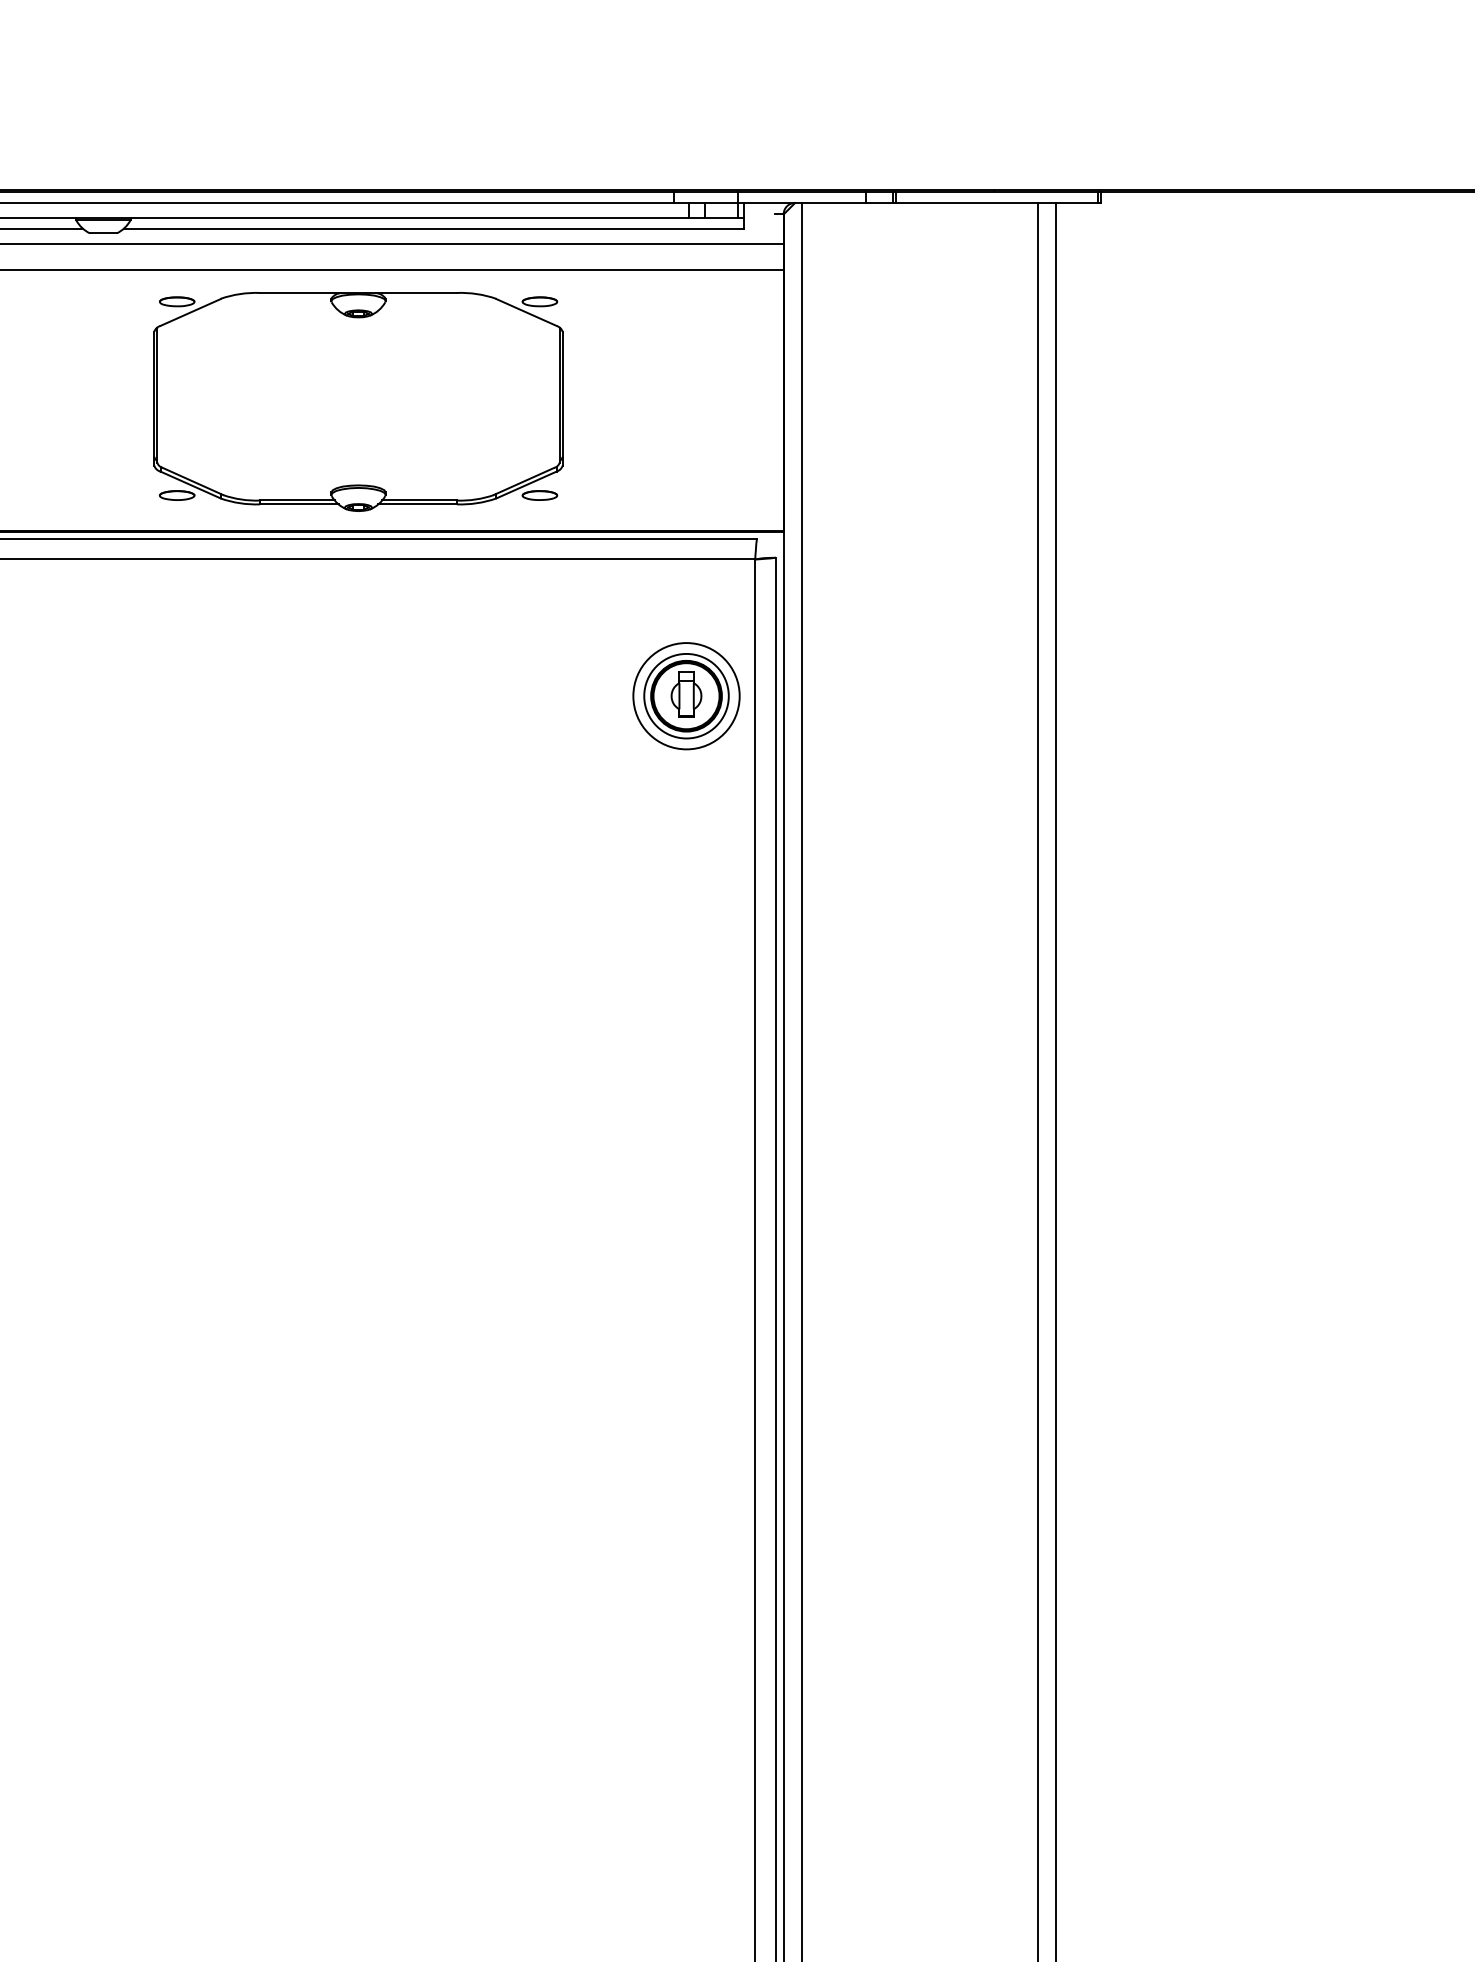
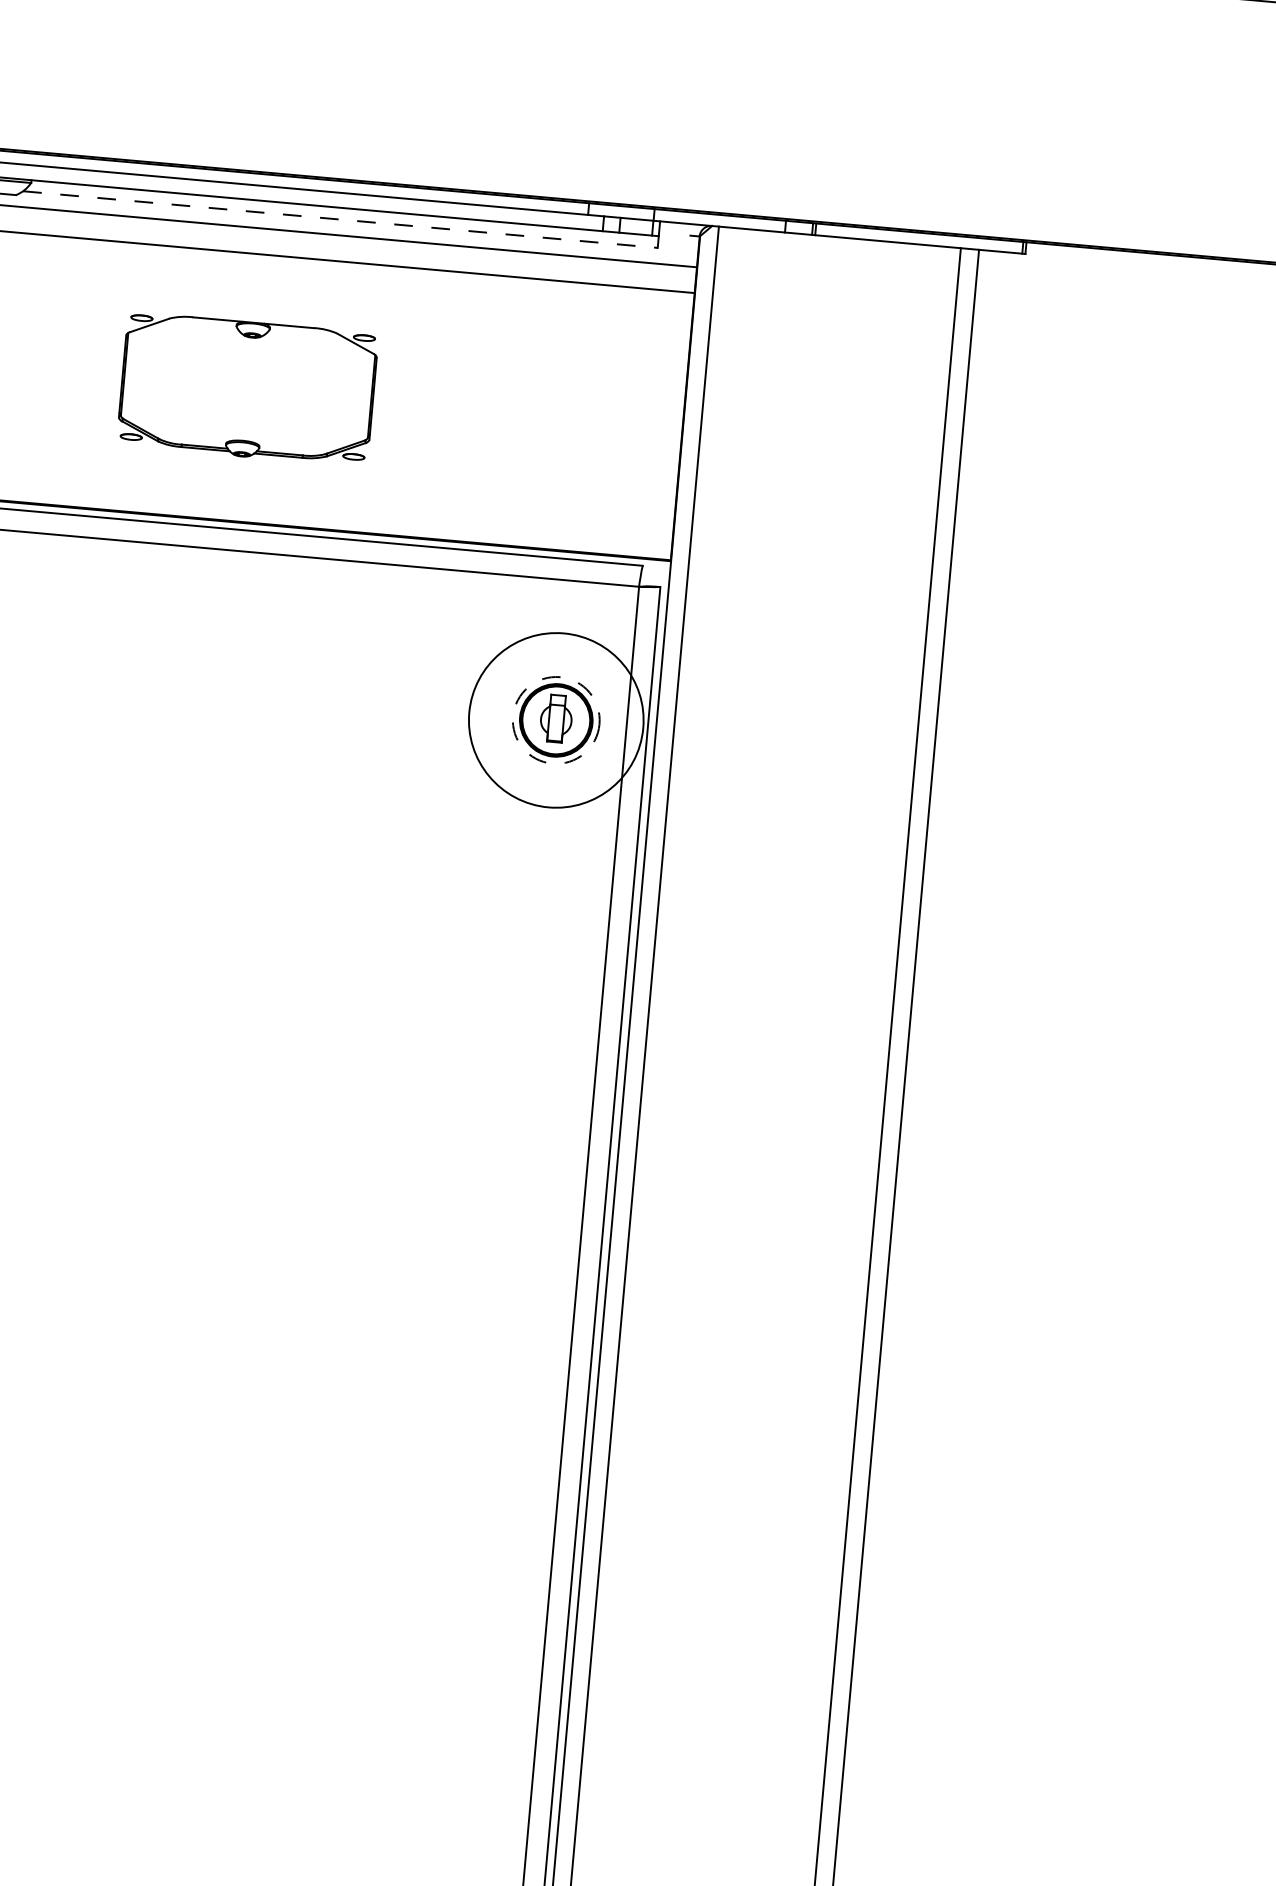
line: (434, 229) -> (341, 220), solid -> dashed
part: (358, 401) -> (247, 389), size x0.6
circle: (686, 695) -> (556, 719), solid -> dashed
circle: (686, 696) -> (556, 720), size x1.6

